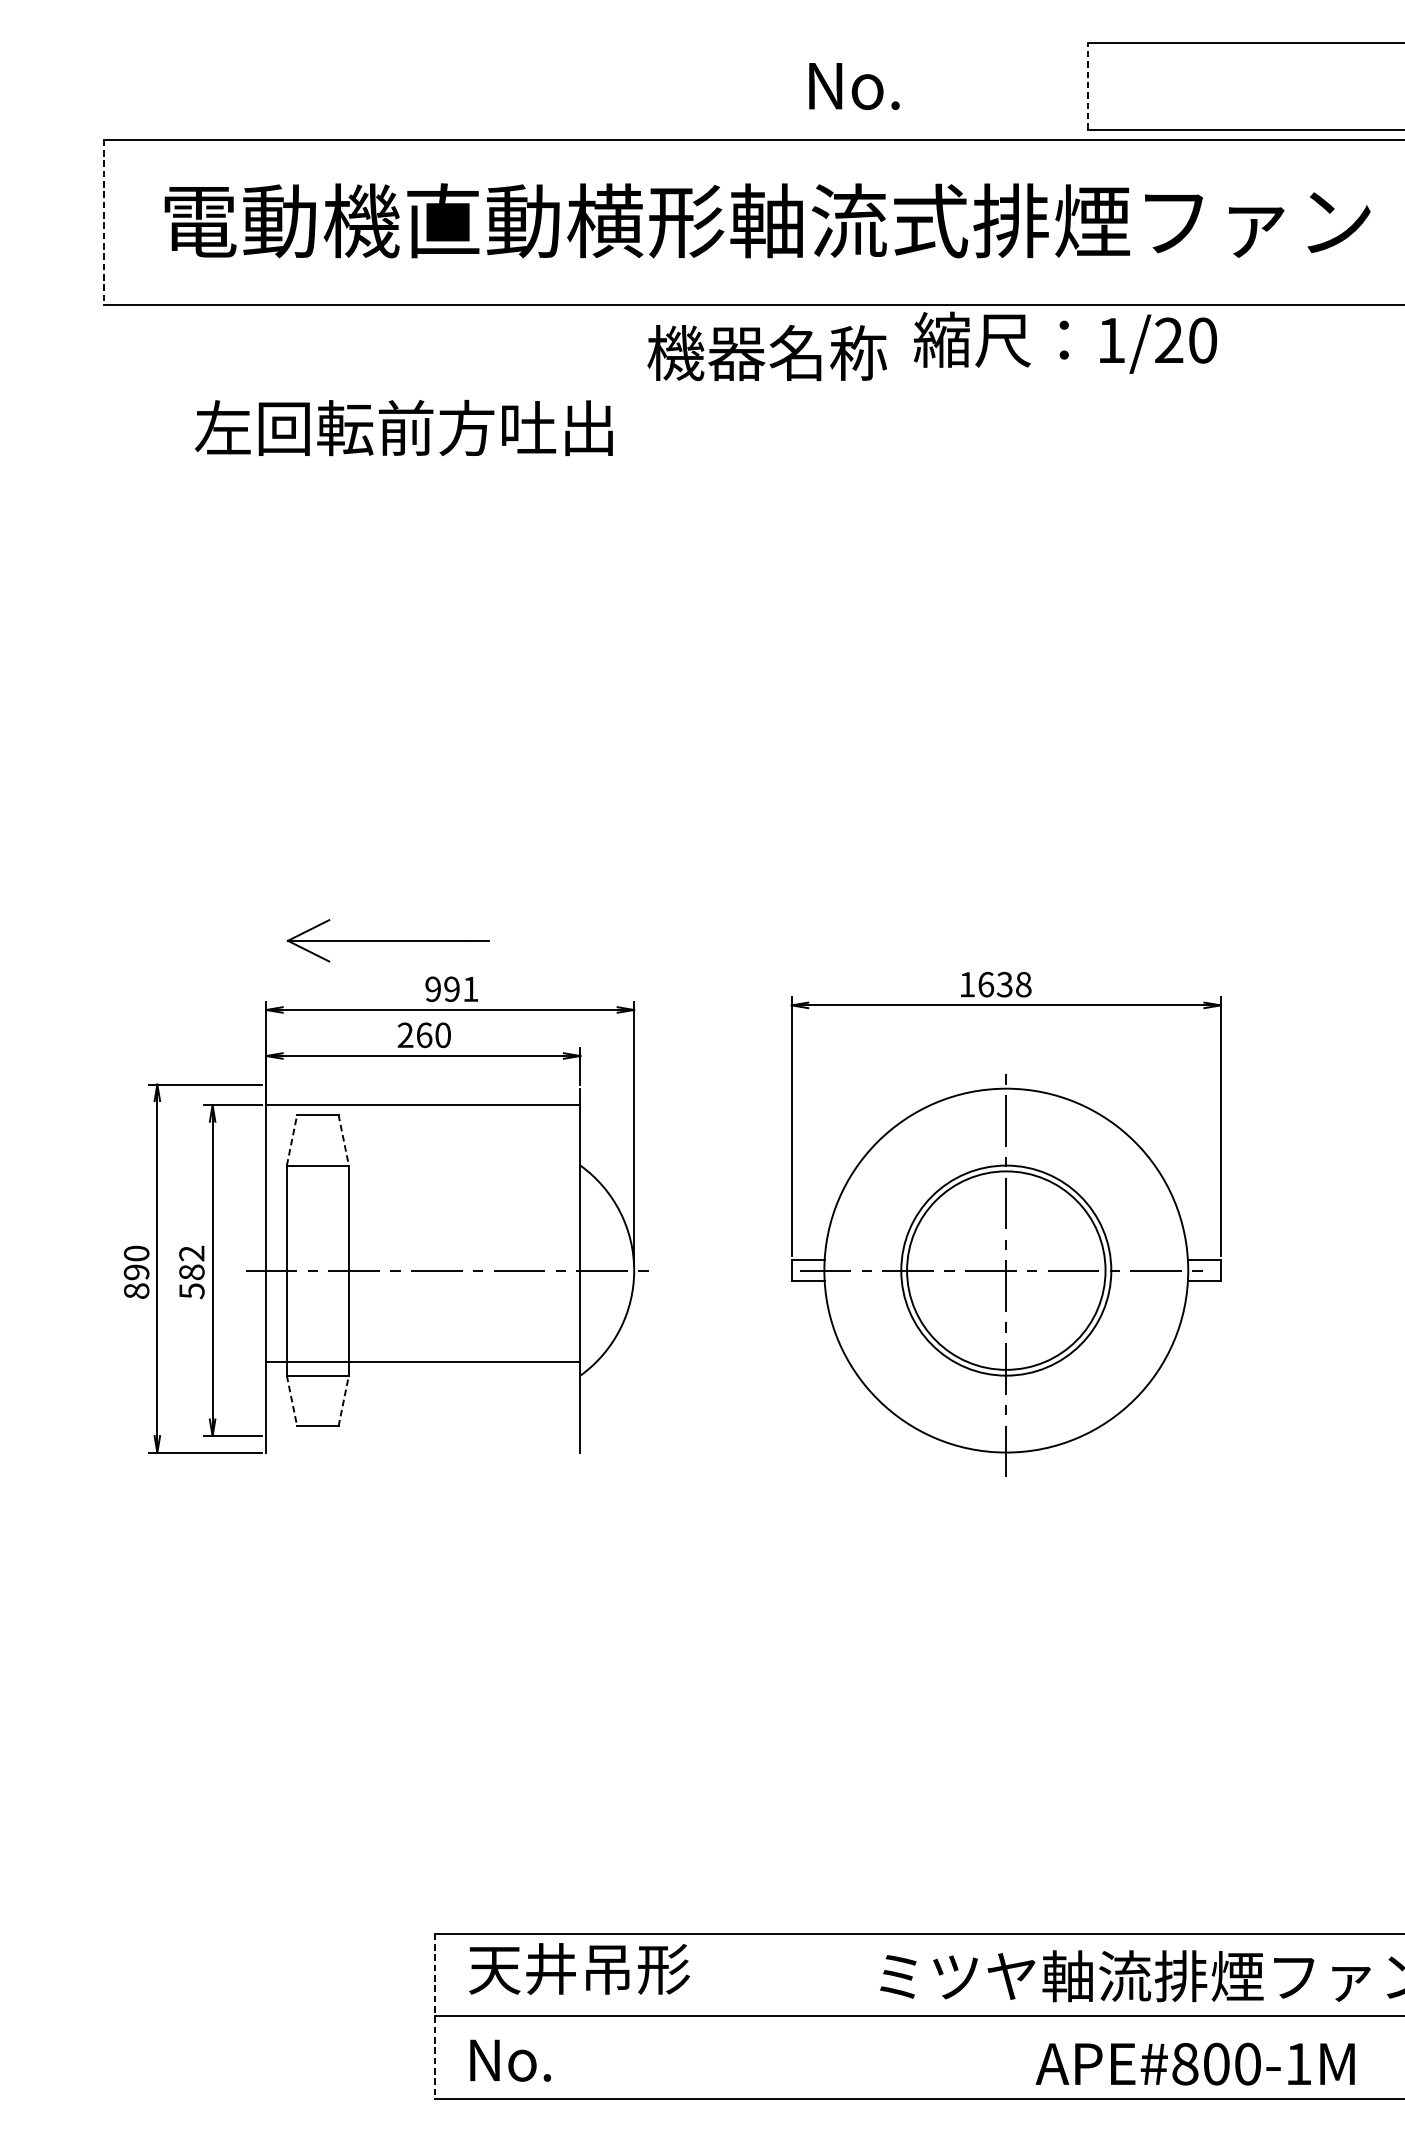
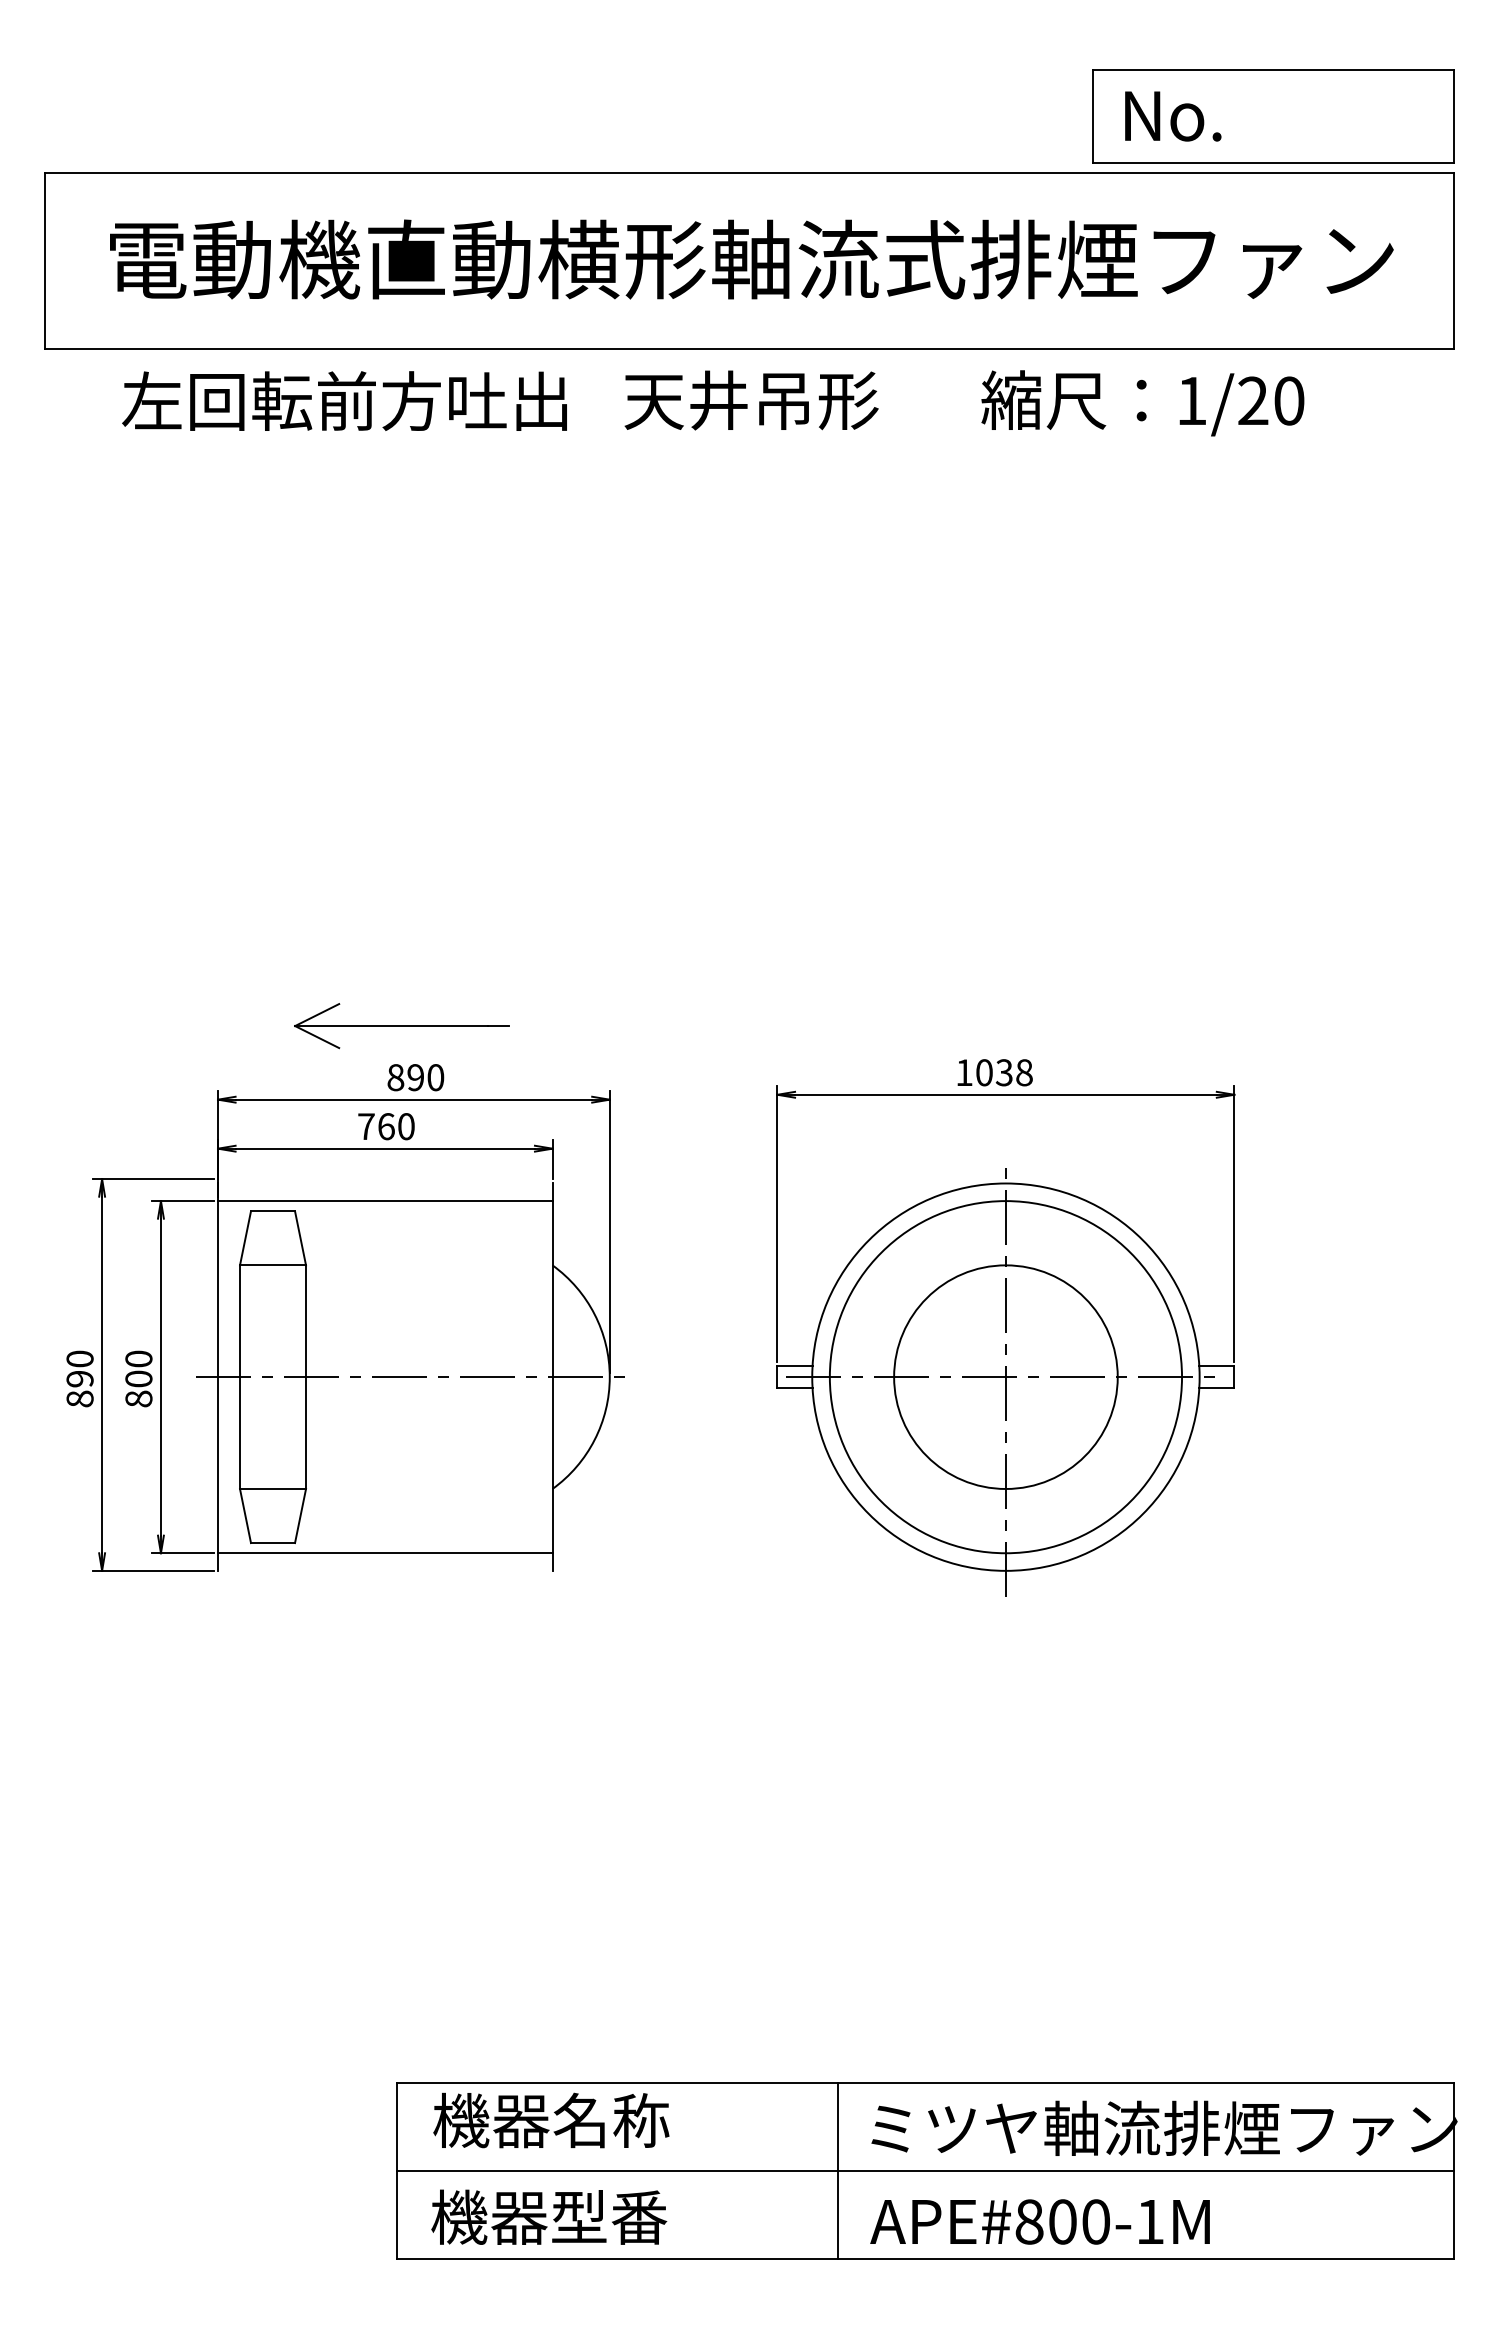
line: (1088, 85) -> (1093, 115), dashed -> solid
text: (854, 86) -> (1173, 116), moved
line: (104, 222) -> (45, 261), dashed -> solid
text: (1065, 342) -> (1142, 403), moved
text: (766, 353) -> (750, 400), 機器名称 -> 天井吊形
text: (403, 427) -> (344, 400), moved
part: (387, 941) -> (401, 1026), moved
text: (986, 984) -> (984, 1072), 1638 -> 1038
text: (451, 989) -> (415, 1077), 991 -> 890
text: (405, 1035) -> (366, 1126), 260 -> 760
line: (292, 1140) -> (245, 1238), dashed -> solid
line: (343, 1140) -> (300, 1238), dashed -> solid
circle: (1005, 1270) -> (1005, 1377), size x1.67
text: (191, 1271) -> (138, 1378), 582 -> 800
line: (423, 1362) -> (385, 1553), moved
line: (292, 1401) -> (245, 1516), dashed -> solid
line: (343, 1401) -> (300, 1516), dashed -> solid
text: (579, 1968) -> (551, 2120), 天井吊形 -> 機器名称
line: (434, 2016) -> (397, 2171), dashed -> solid
line: (848, 2016) -> (837, 2171), added
text: (577, 2059) -> (549, 2216), No. -> 機器型番
text: (1194, 2063) -> (1039, 2221), moved

